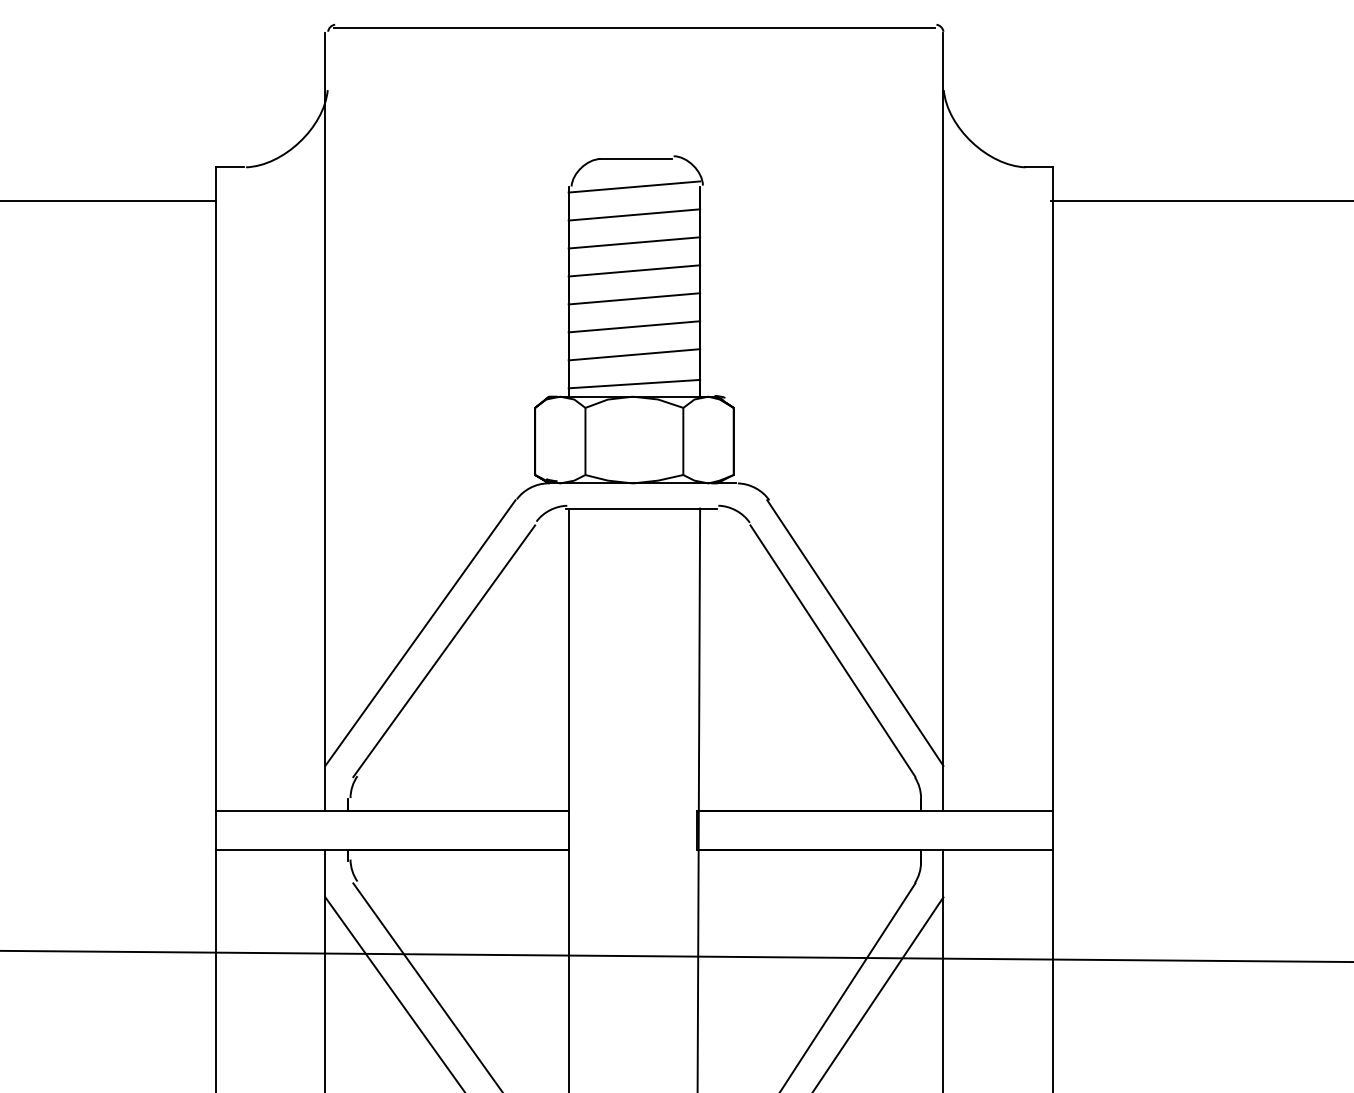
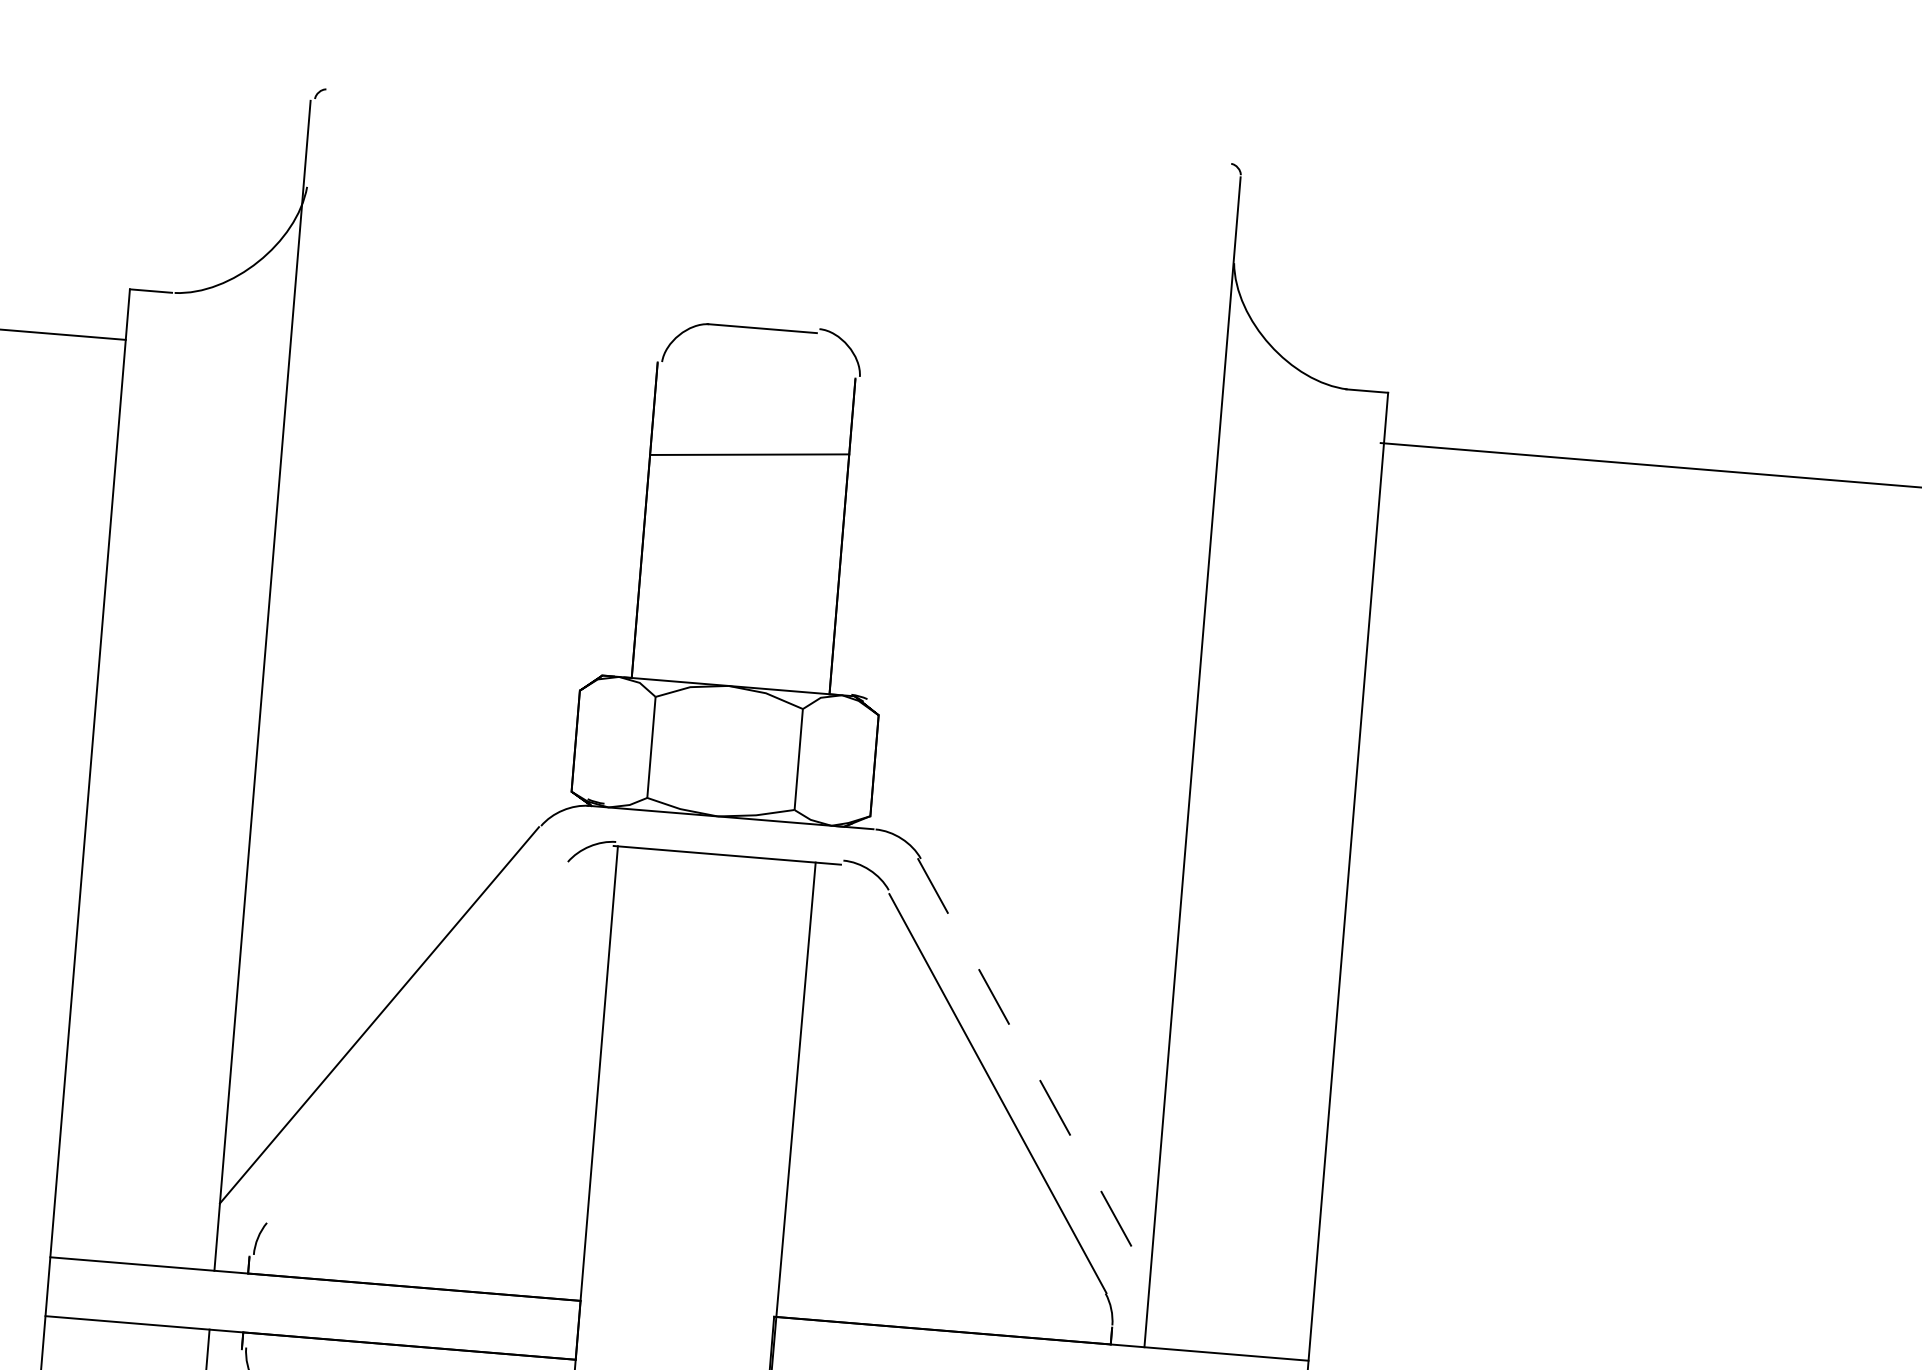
line: (634, 27) -> (776, 130), removed
line: (634, 186) -> (756, 369), removed
line: (634, 214) -> (753, 411), removed
line: (634, 270) -> (746, 496), removed
line: (634, 298) -> (742, 538), removed
line: (634, 326) -> (739, 580), removed
line: (634, 354) -> (736, 622), removed
line: (634, 383) -> (732, 666), removed
line: (855, 633) -> (1034, 1069), solid -> dashed
line: (444, 651) -> (413, 1046), removed

